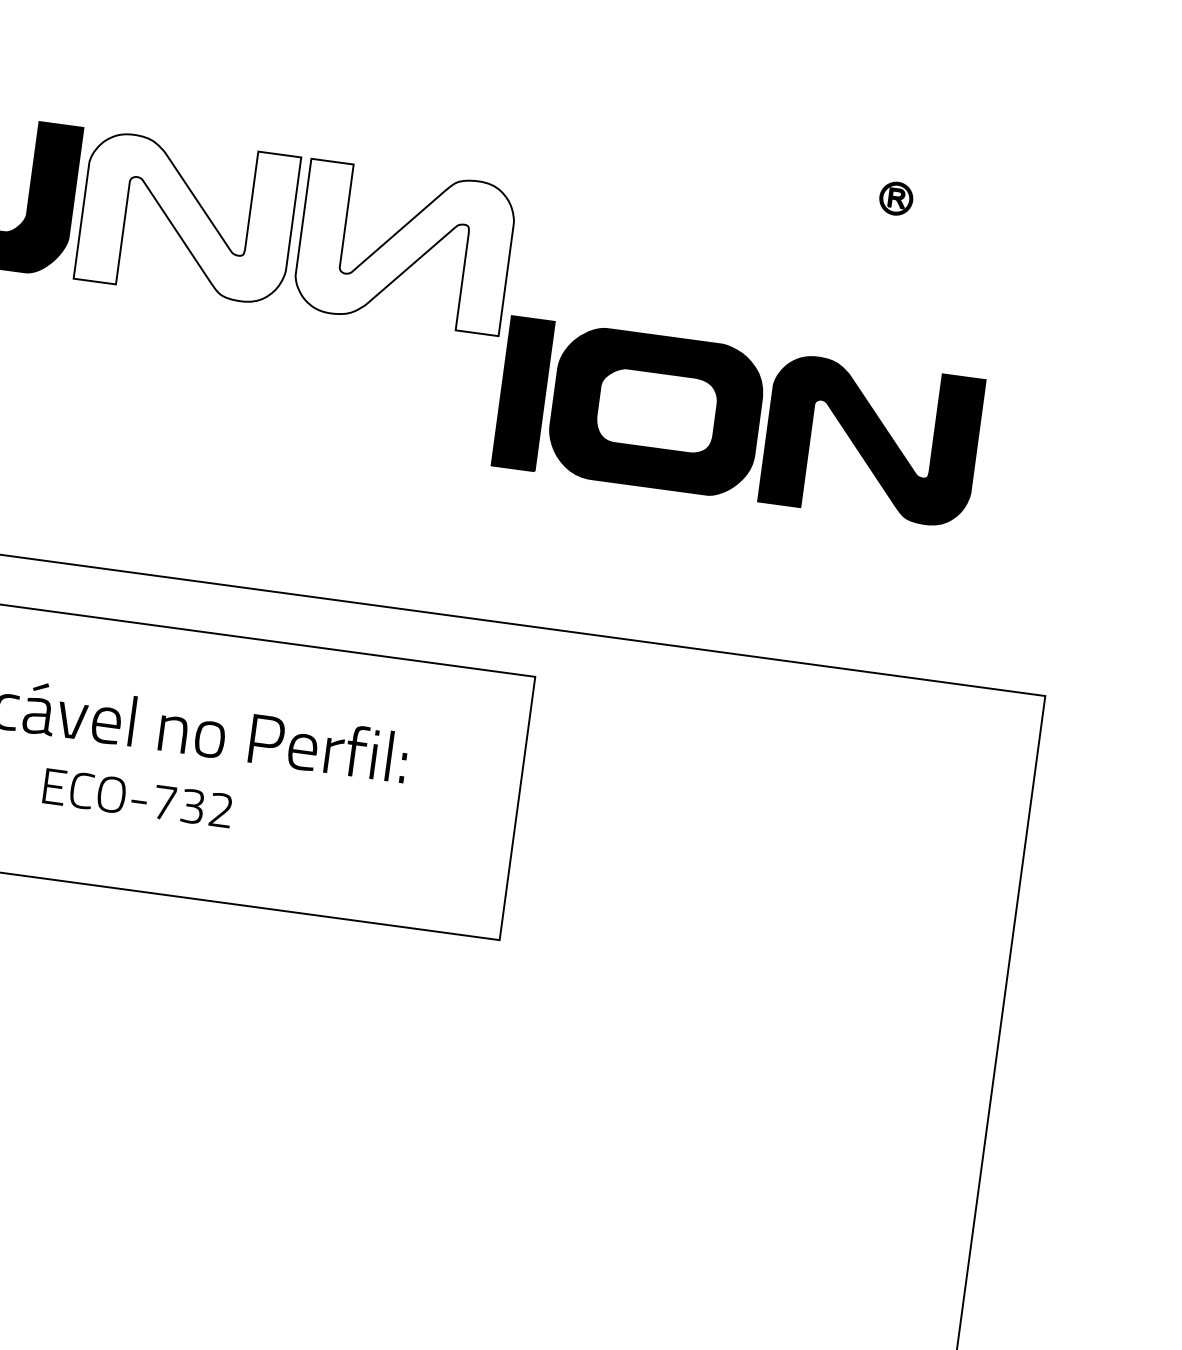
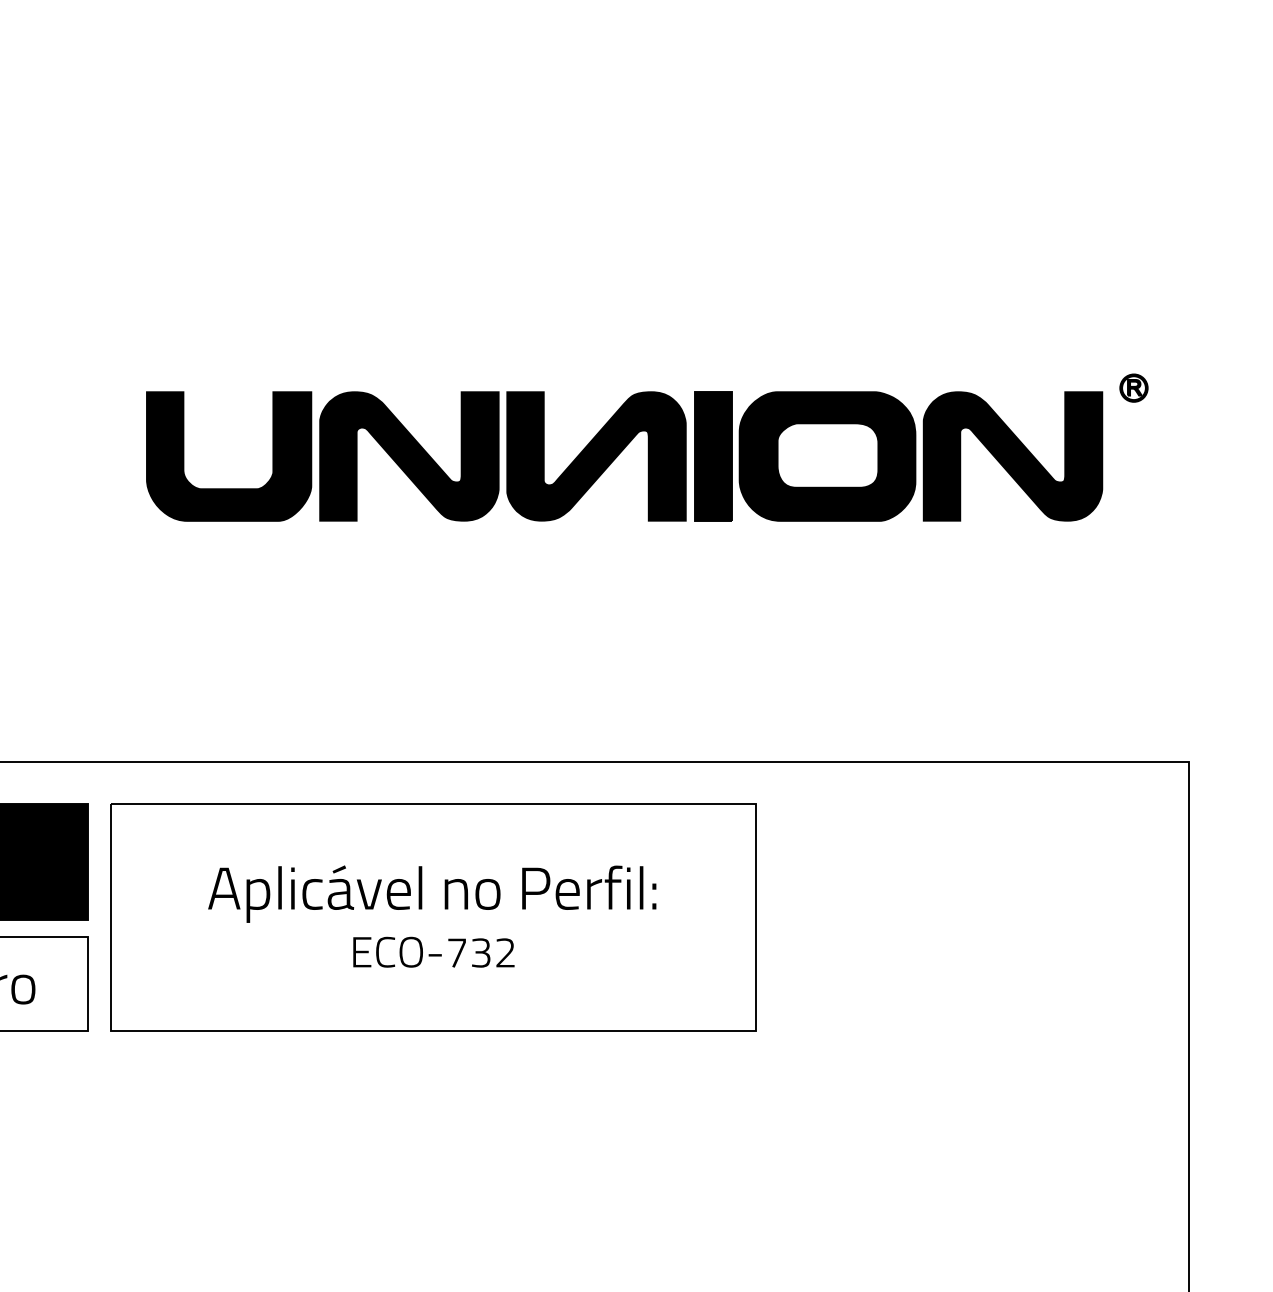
part: (895, 197) -> (1133, 387), moved
fill: (187, 218) -> (409, 456), added
fill: (404, 247) -> (596, 456), added
part: (738, 422) -> (898, 456), moved

